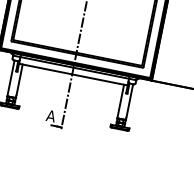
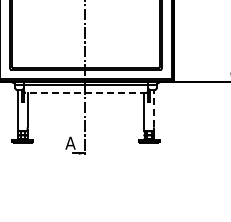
line: (73, 74) -> (86, 92), solid -> dashed
line: (130, 100) -> (154, 108), solid -> dashed

